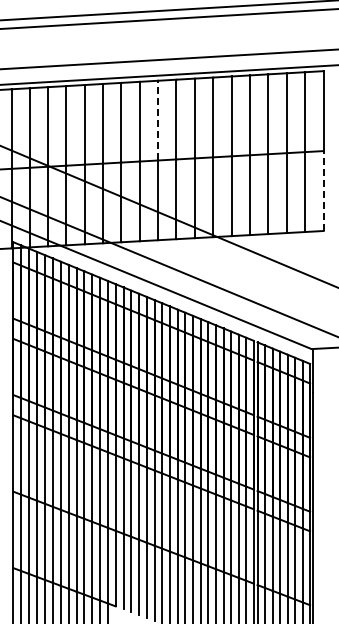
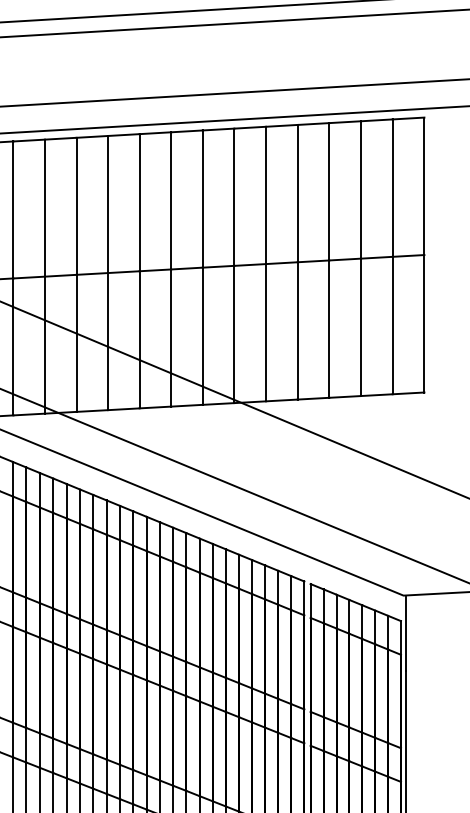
line: (158, 120) -> (140, 202), dashed -> solid
line: (323, 191) -> (424, 324), dashed -> solid

